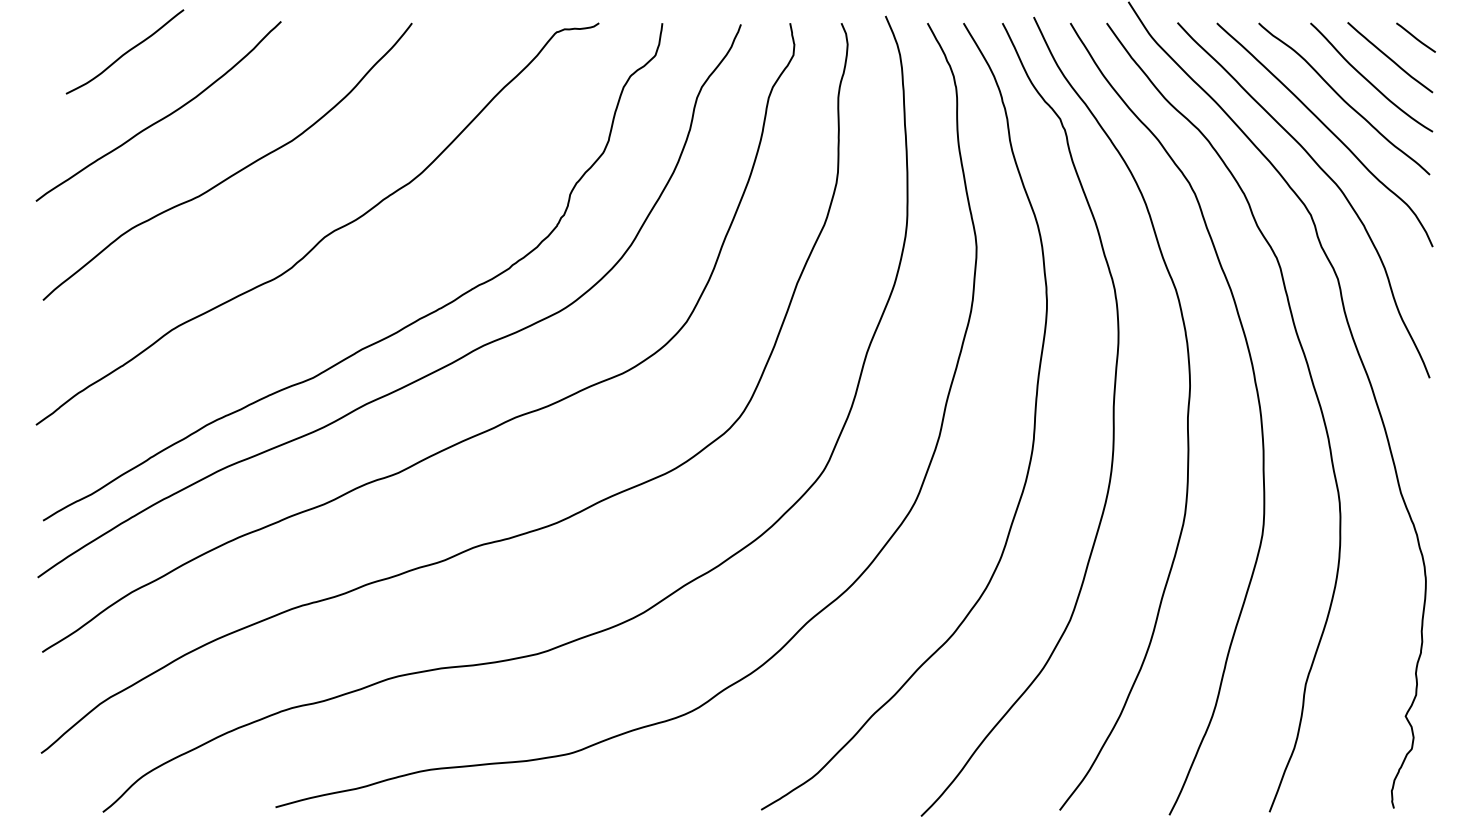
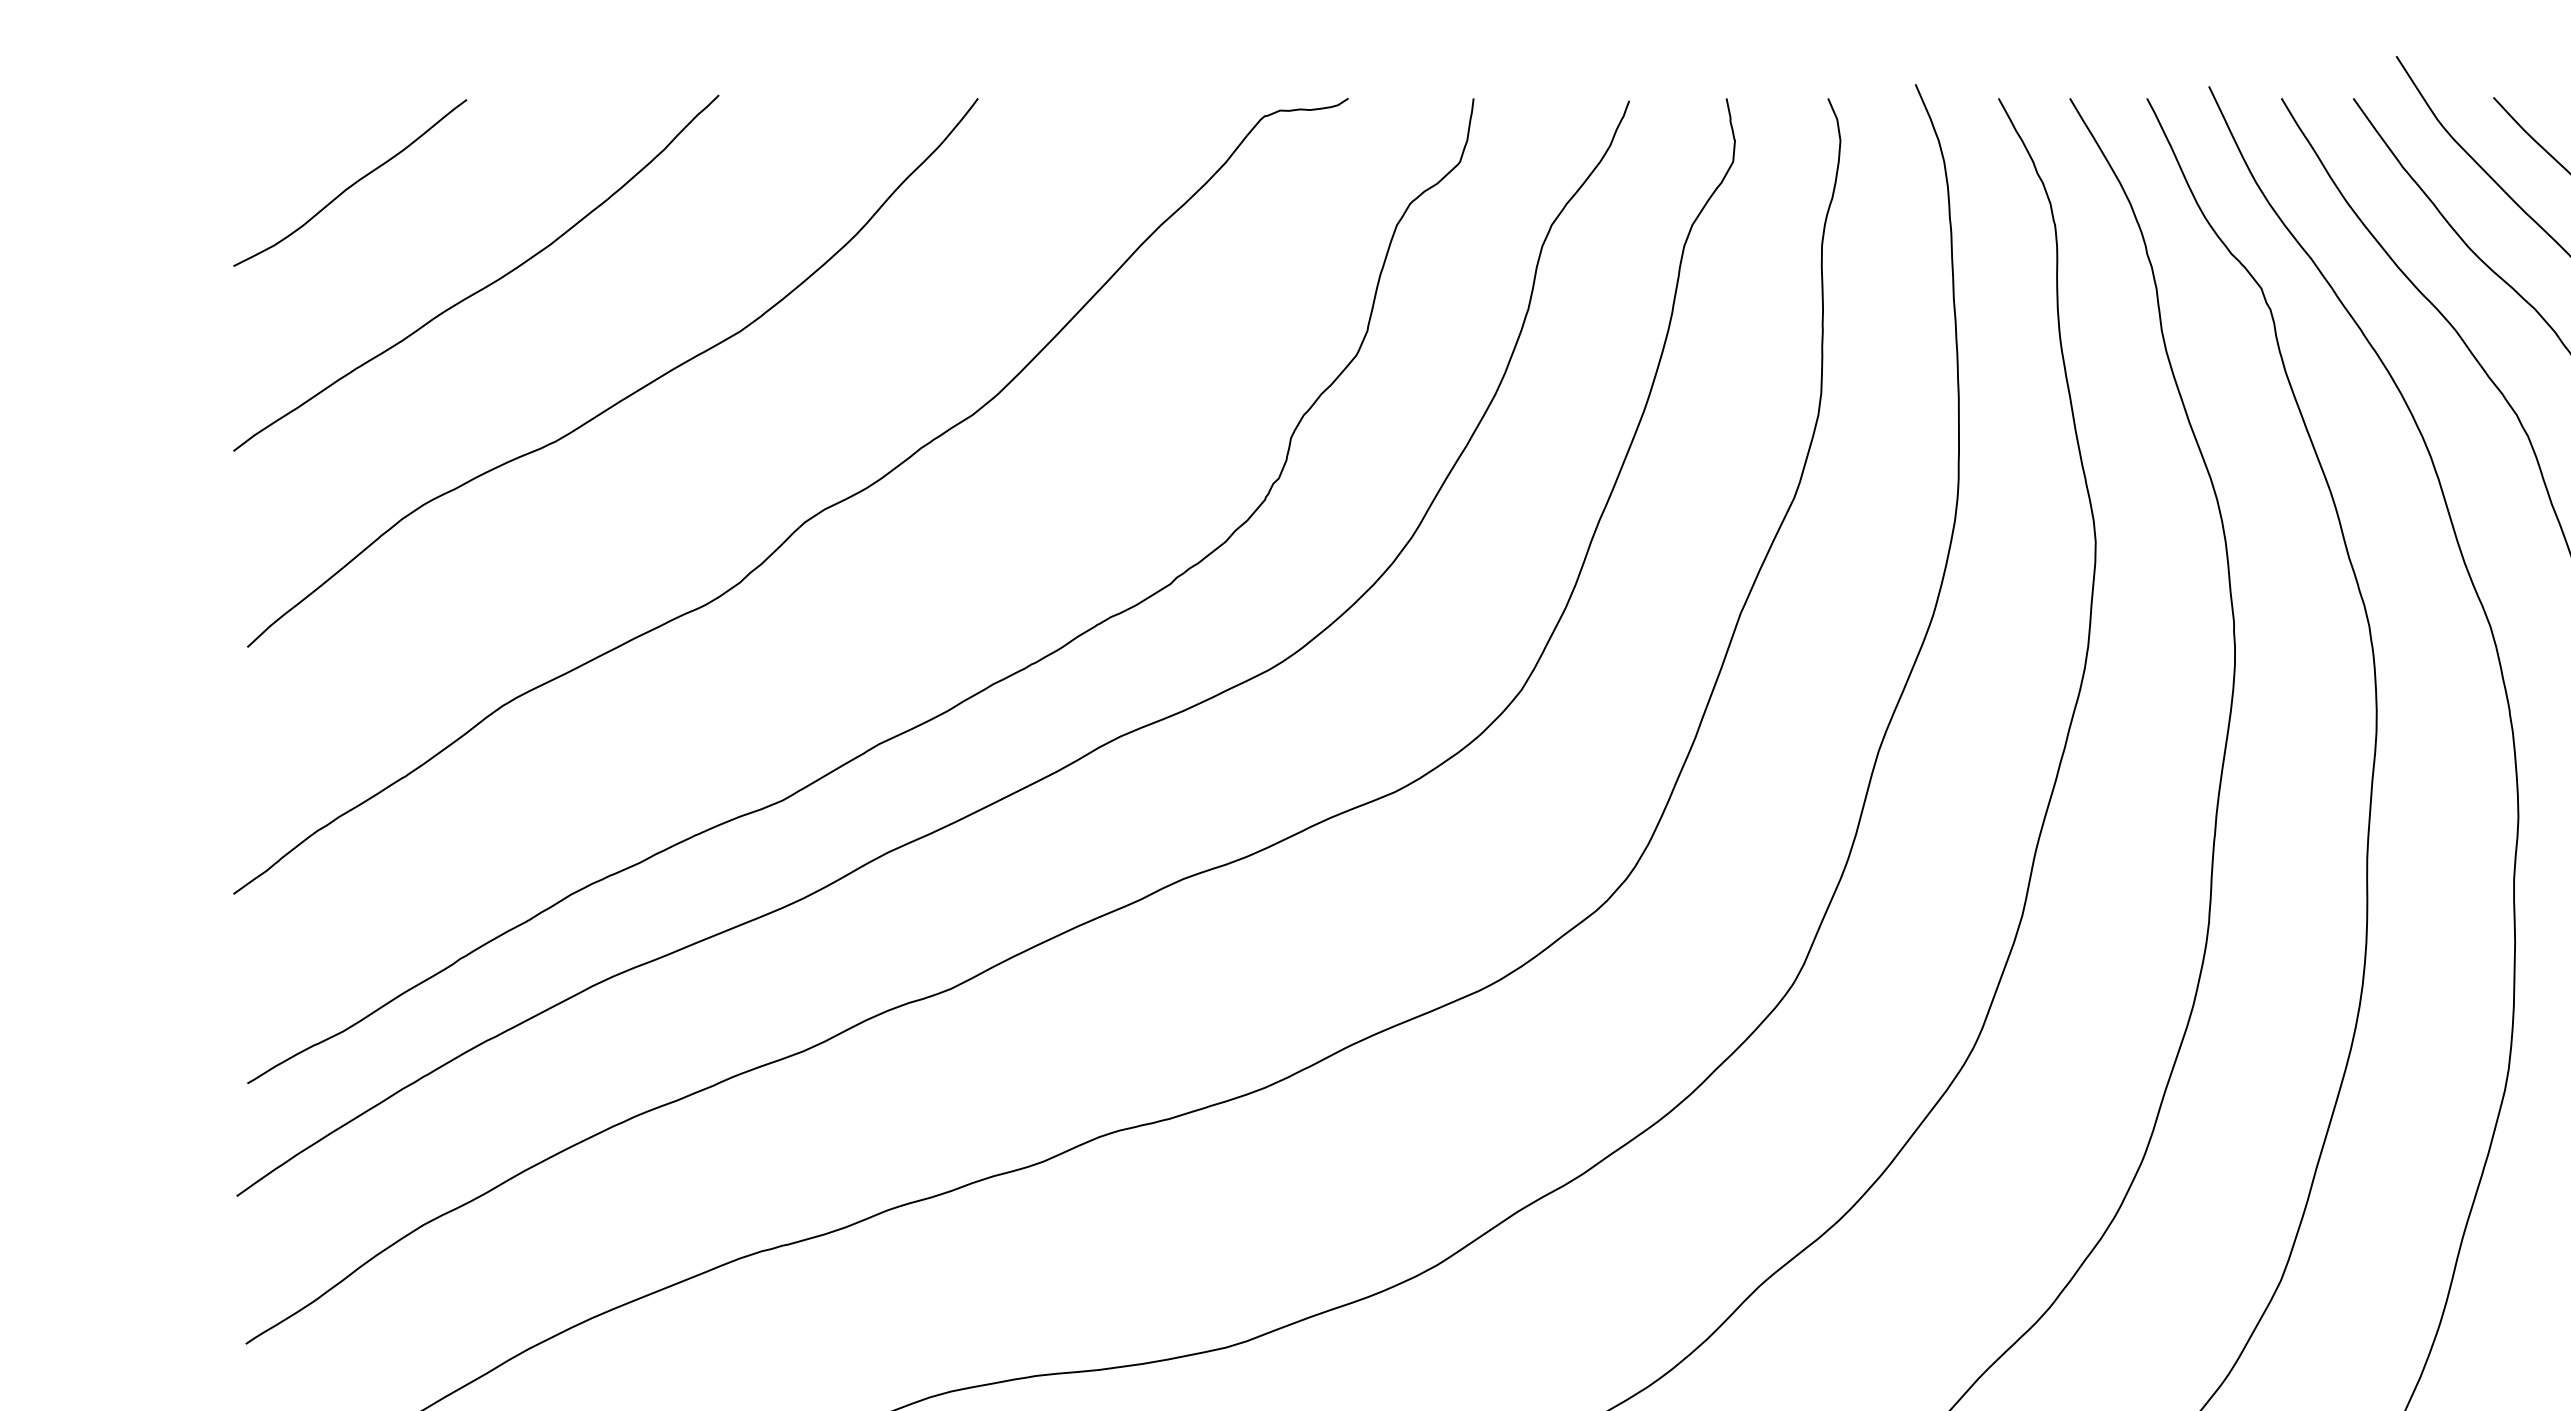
curve: (125, 52) -> (351, 184), moved

